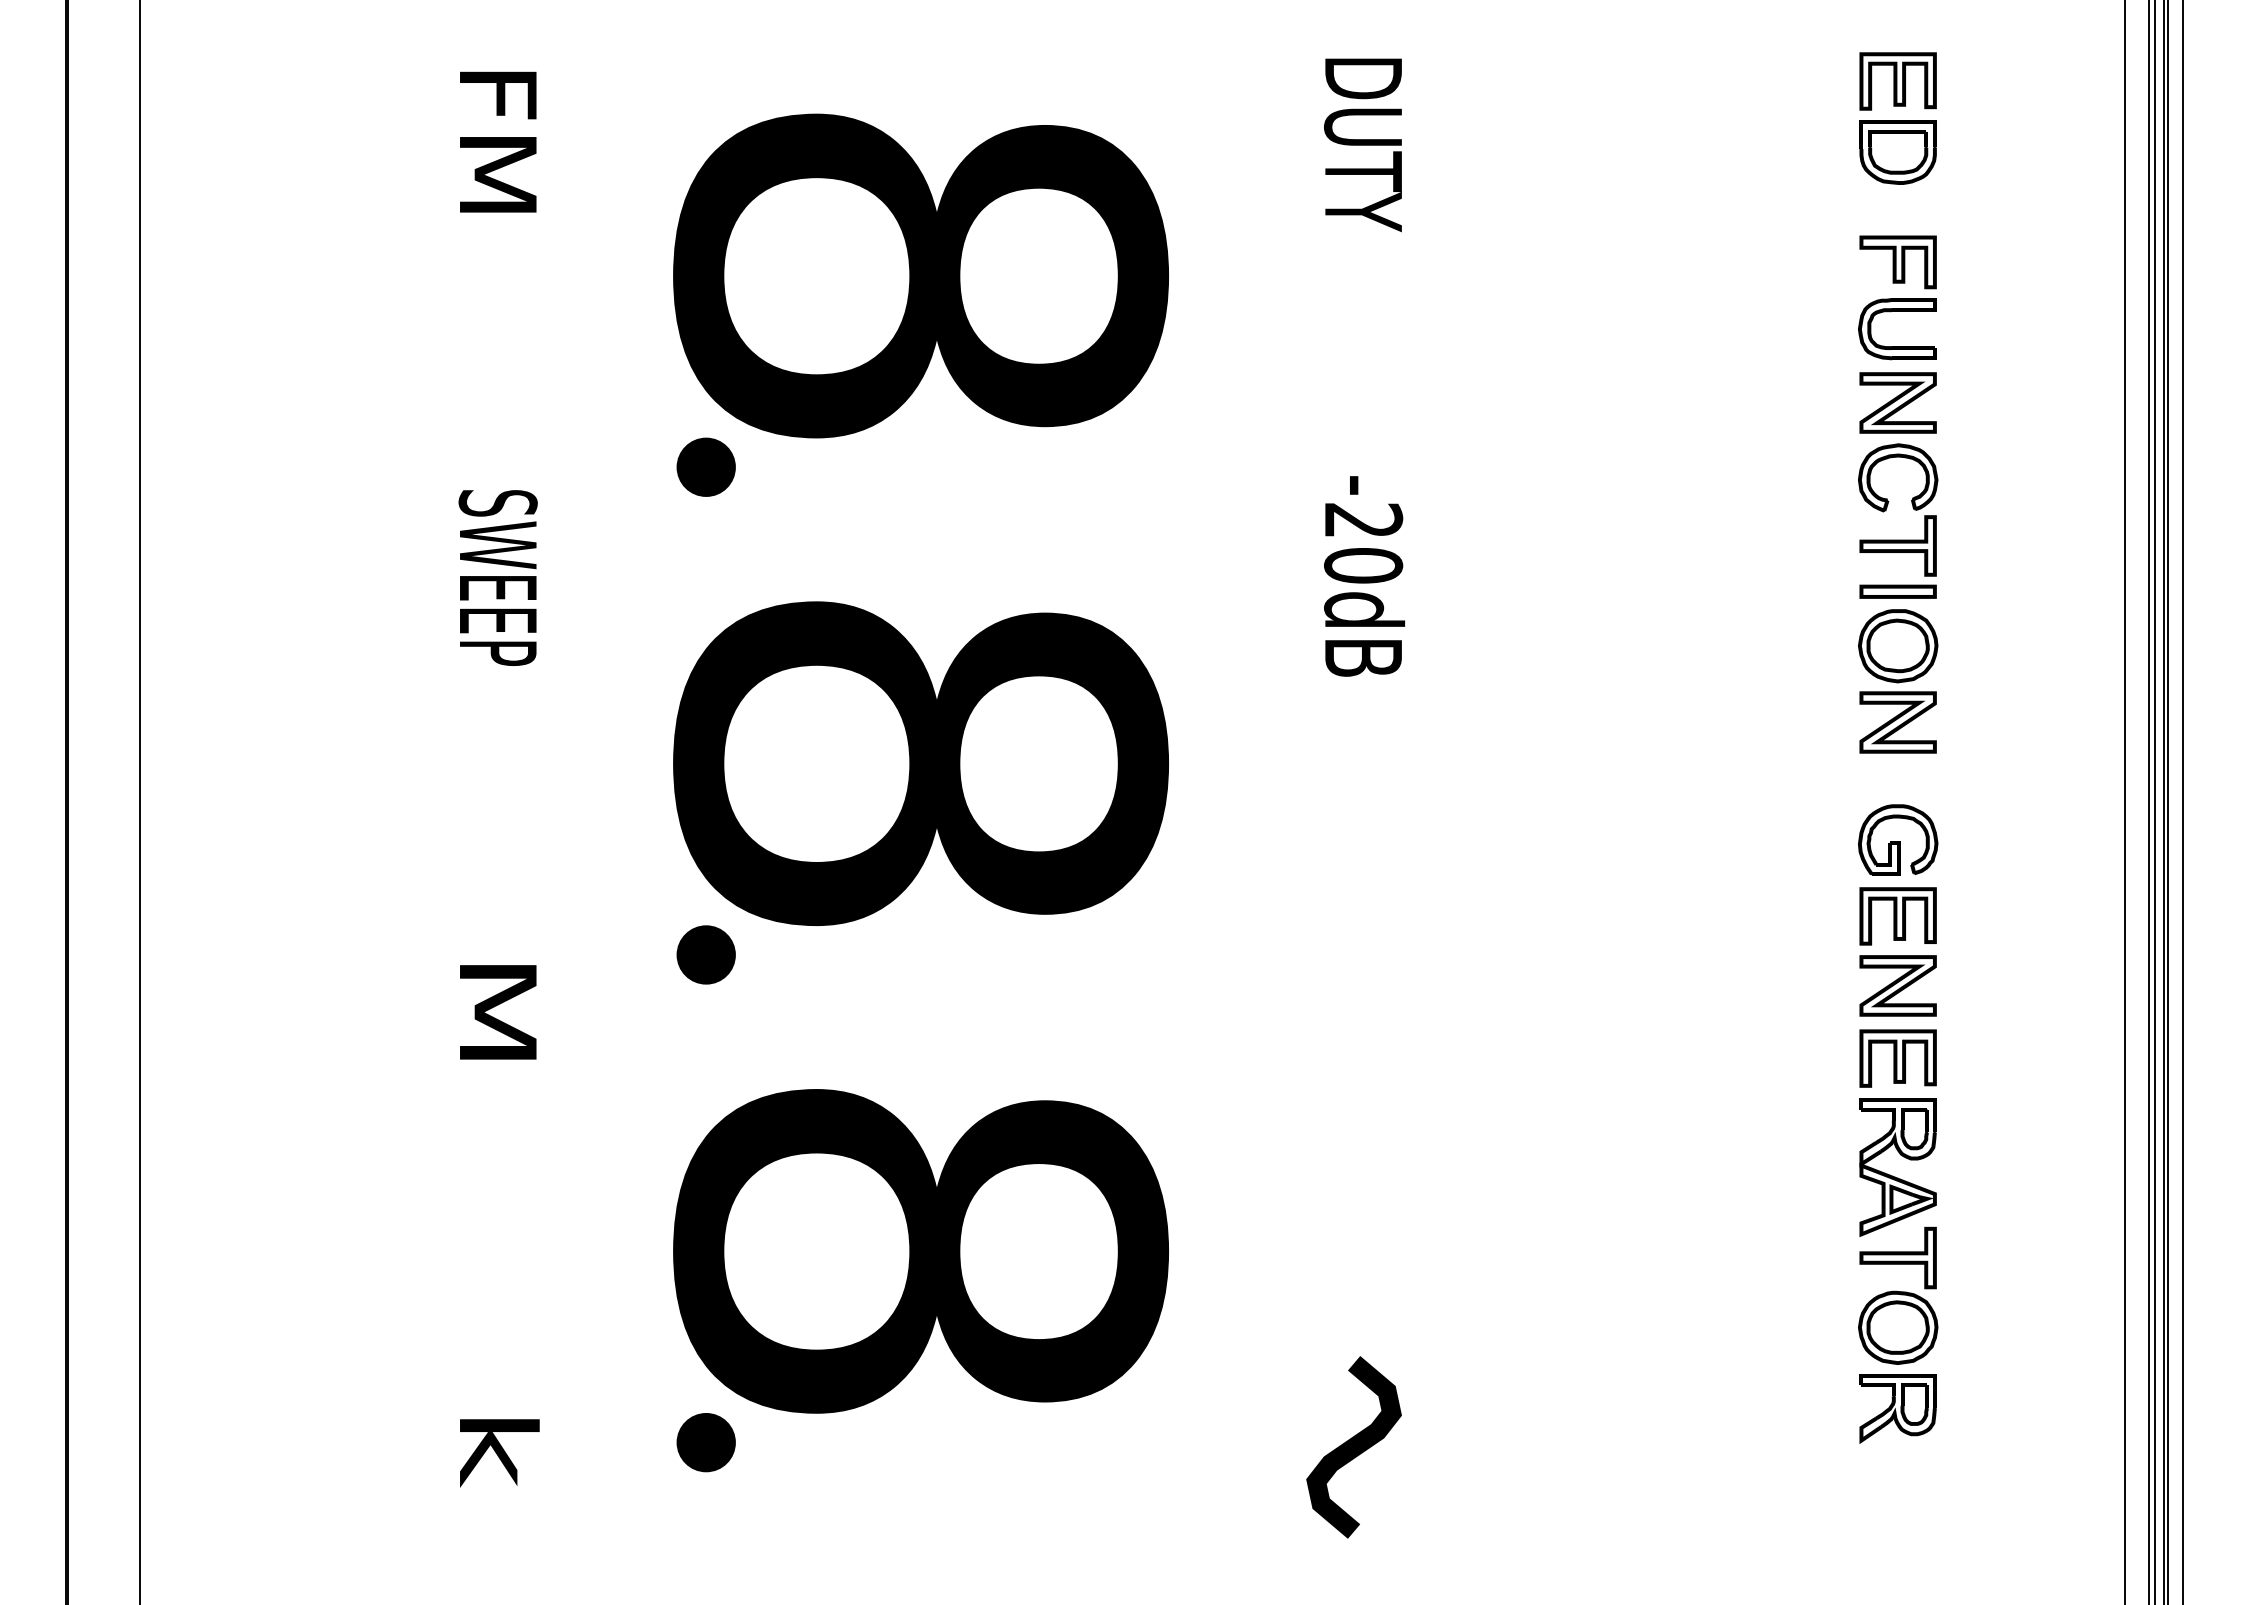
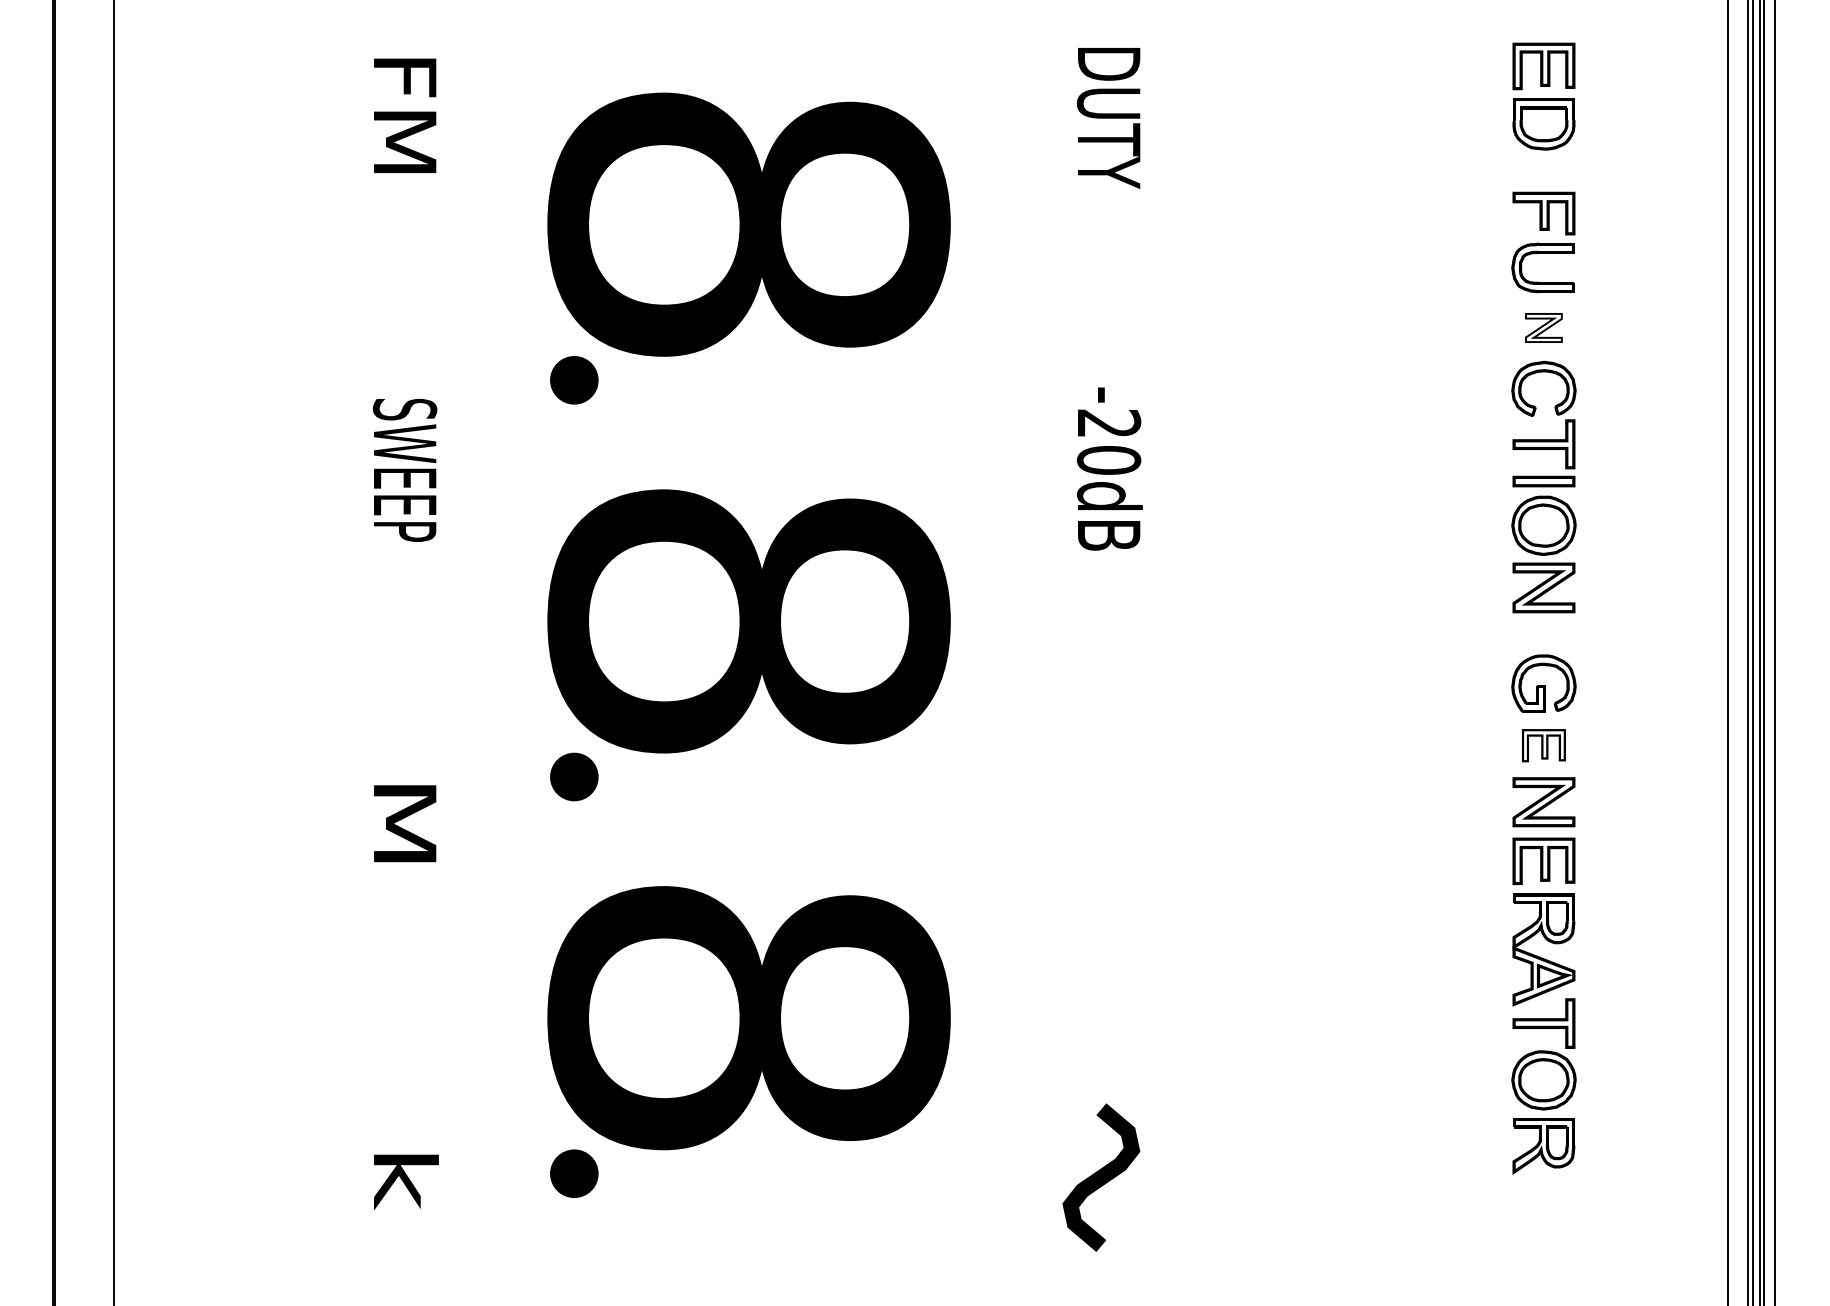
part: (1897, 402) -> (1543, 327), size x0.6
part: (1897, 916) -> (1543, 745), size x0.7

